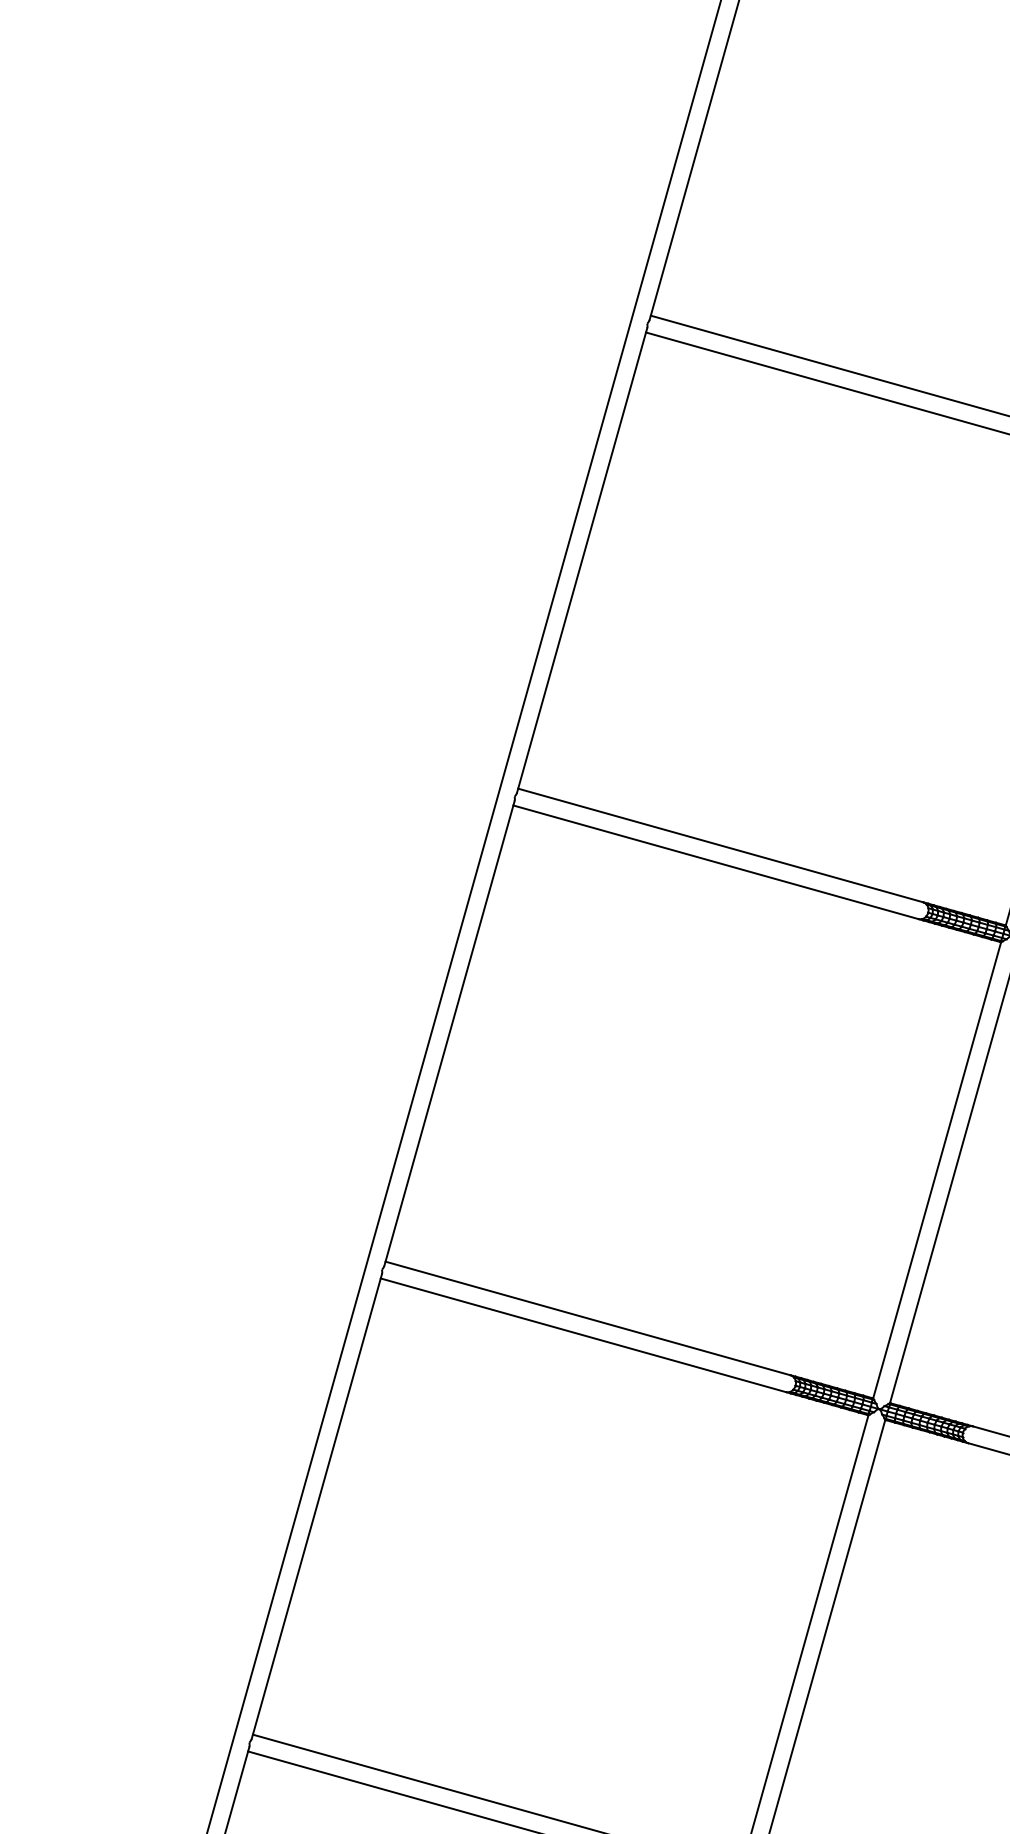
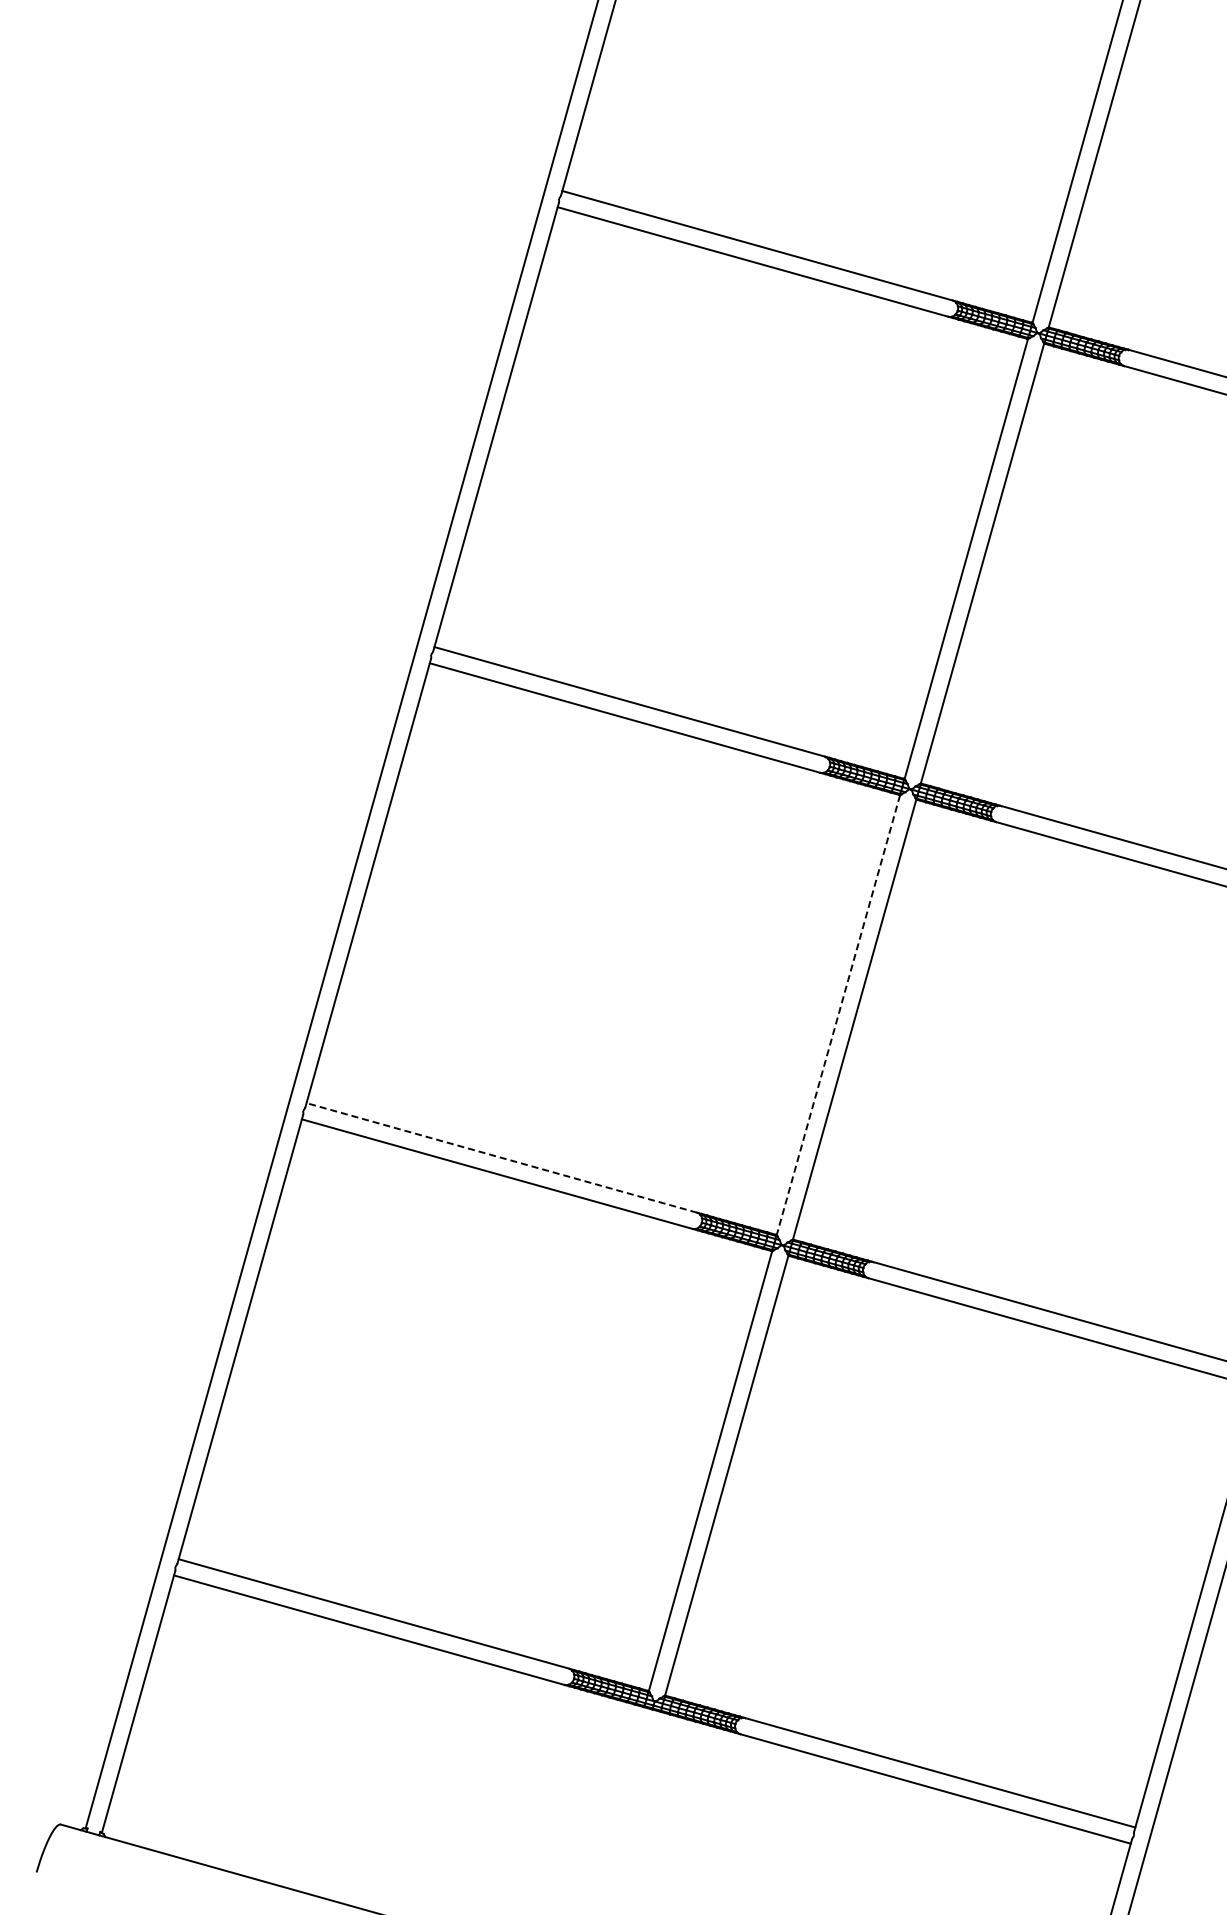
line: (937, 1170) -> (838, 1015), solid -> dashed
line: (587, 1318) -> (501, 1157), solid -> dashed

